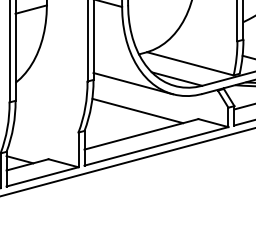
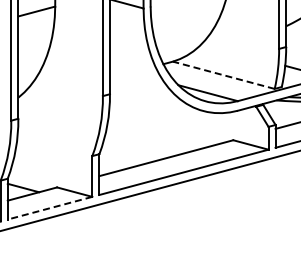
line: (190, 64) -> (223, 75), solid -> dashed
line: (133, 83) -> (156, 98), removed
line: (137, 110) -> (161, 130), removed
line: (42, 177) -> (50, 208), solid -> dashed

